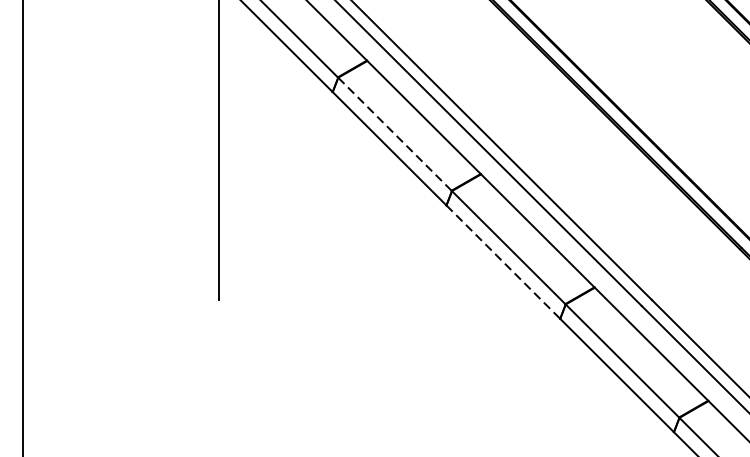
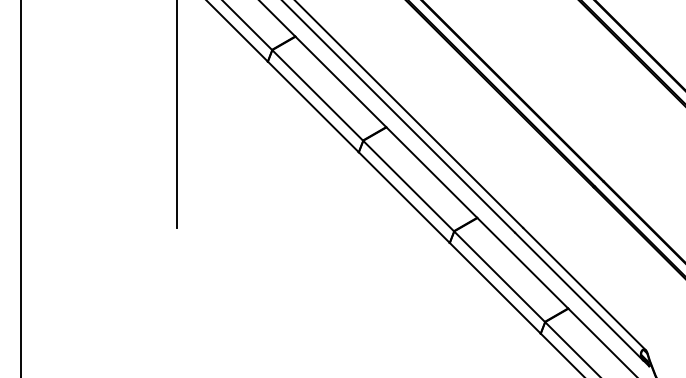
line: (394, 134) -> (317, 95), dashed -> solid
line: (503, 261) -> (404, 197), dashed -> solid

